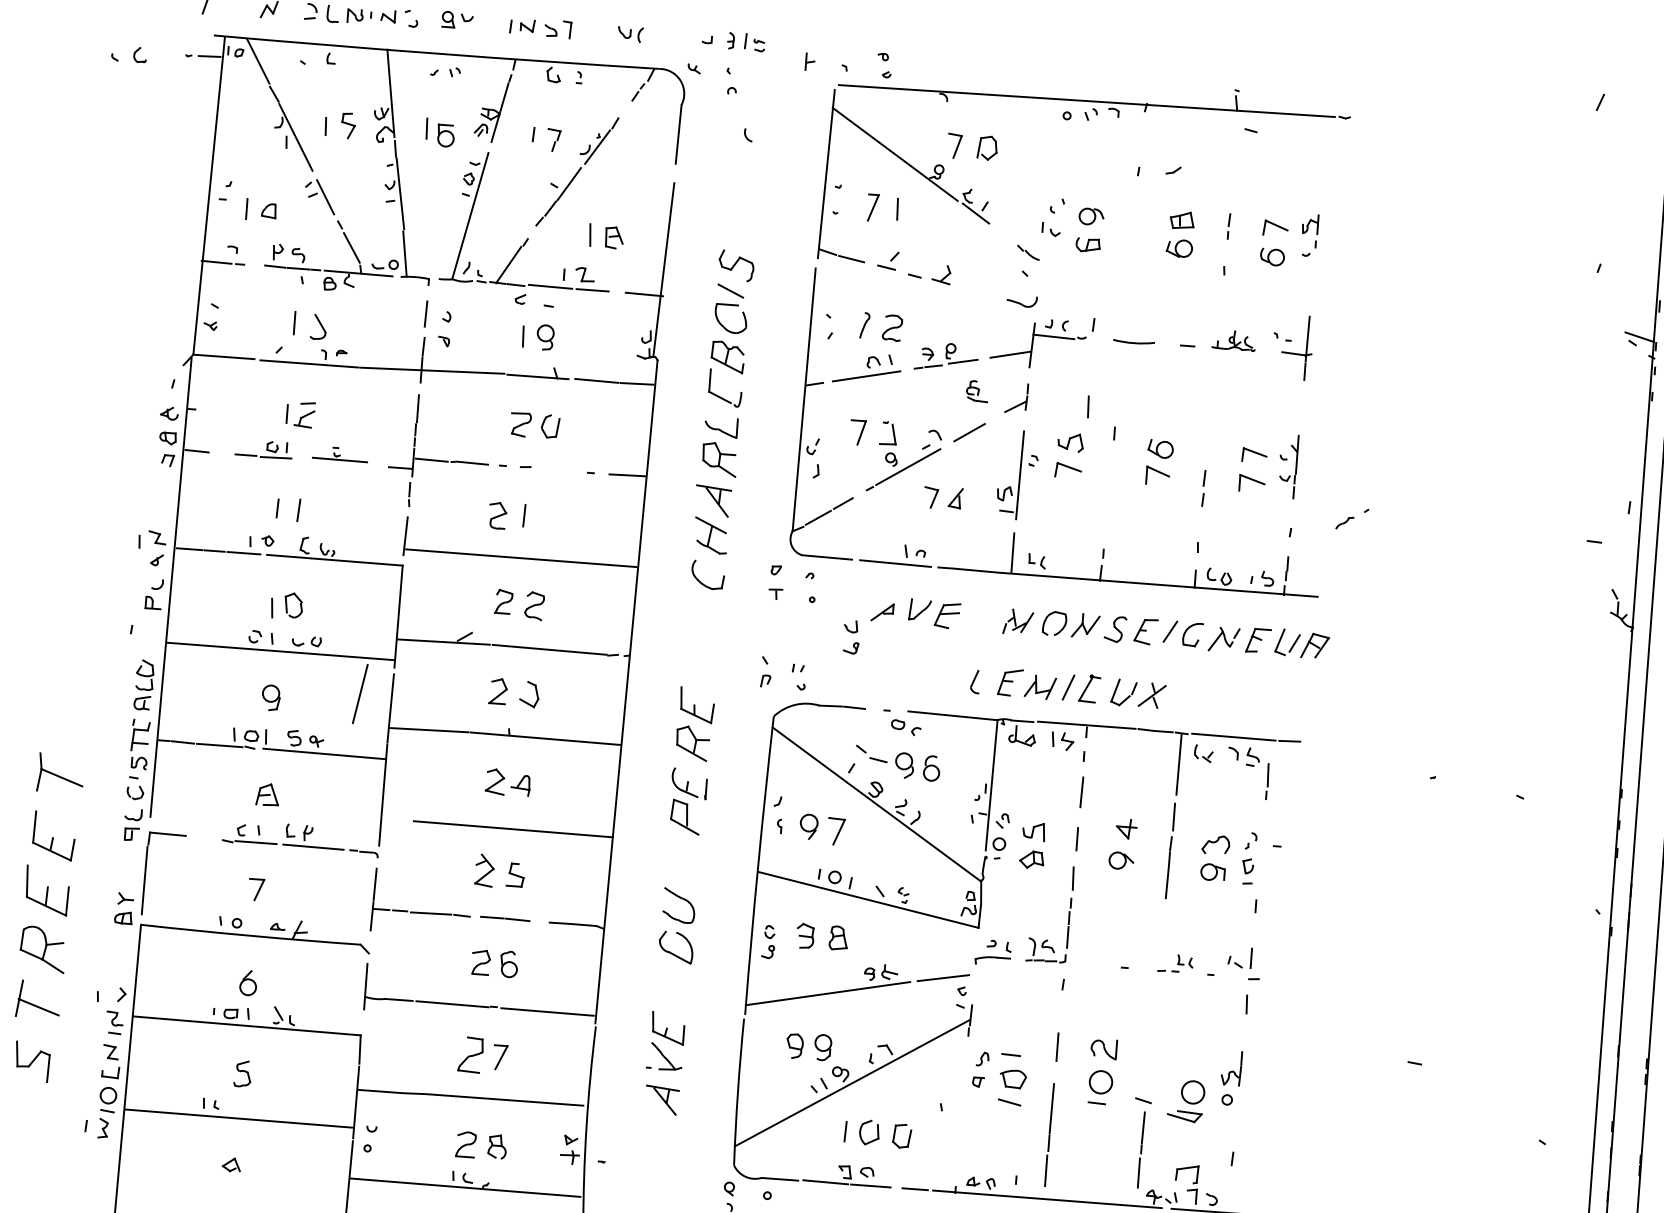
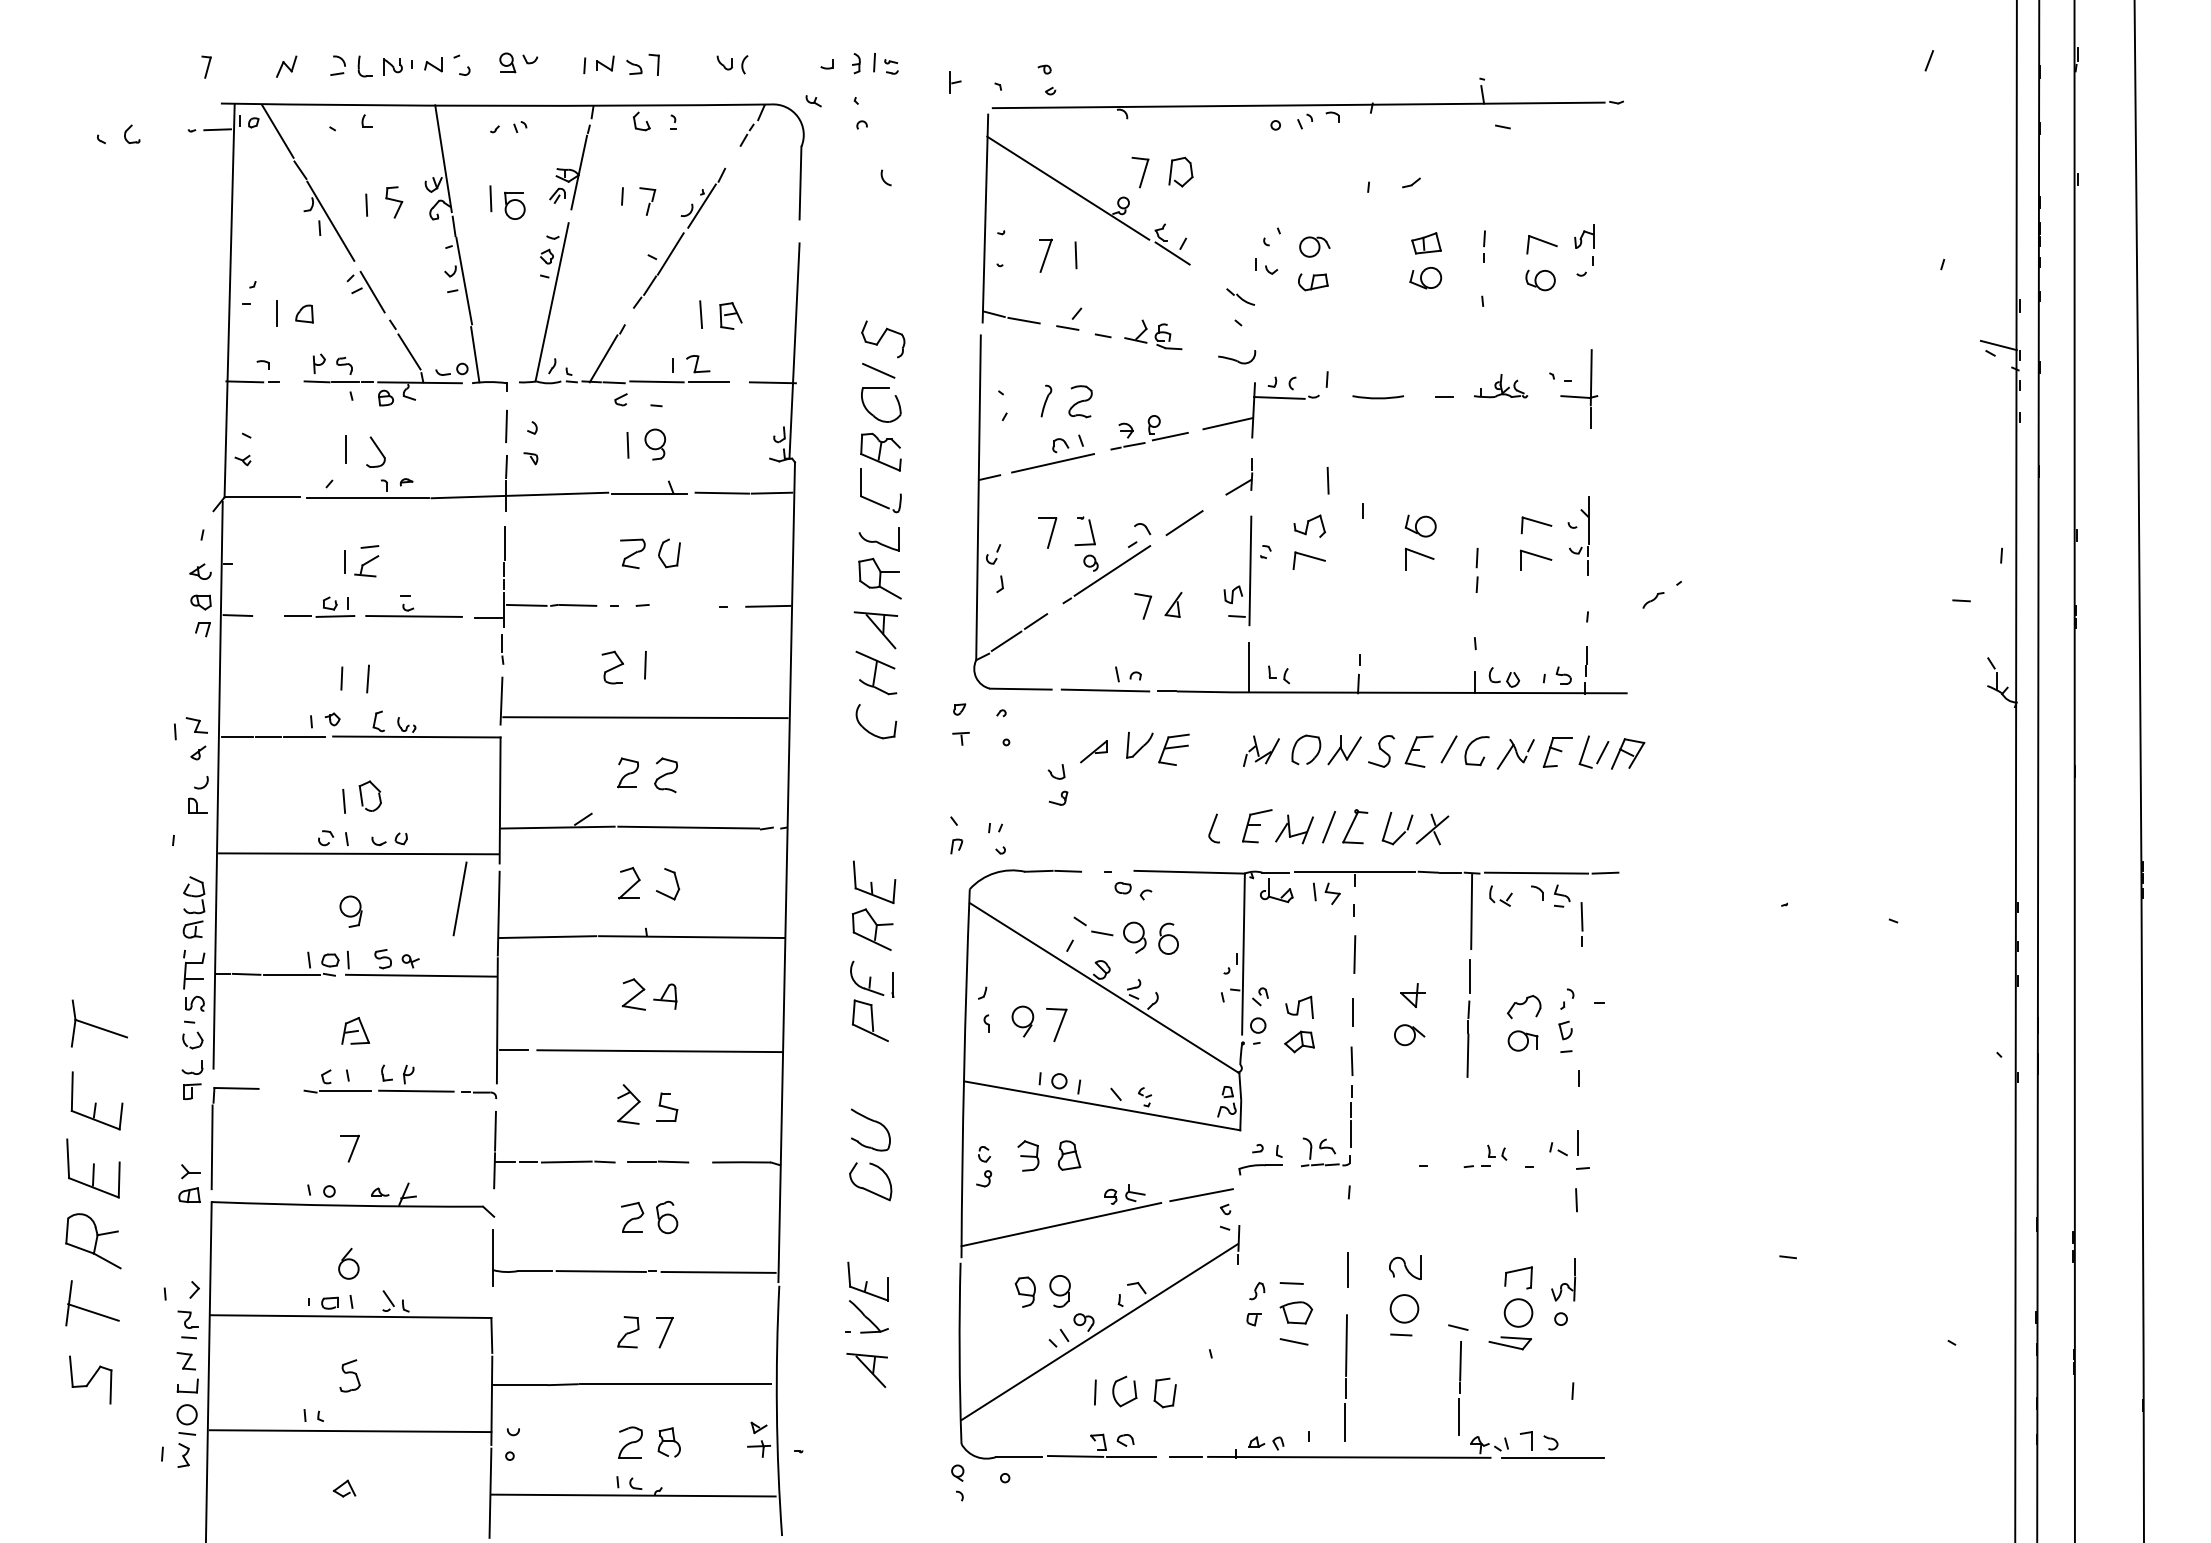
part: (977, 391) -> (1168, 336), moved
part: (339, 454) -> (413, 606), size x1.43
line: (394, 819) -> (513, 1050), added
part: (470, 1055) -> (628, 1332), size x0.71
part: (1187, 1173) -> (1518, 1277), moved

